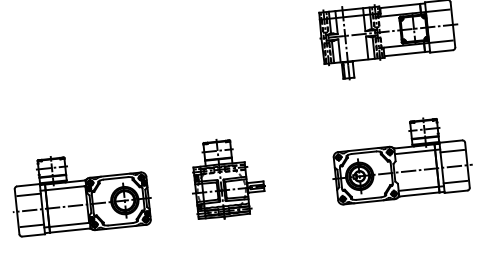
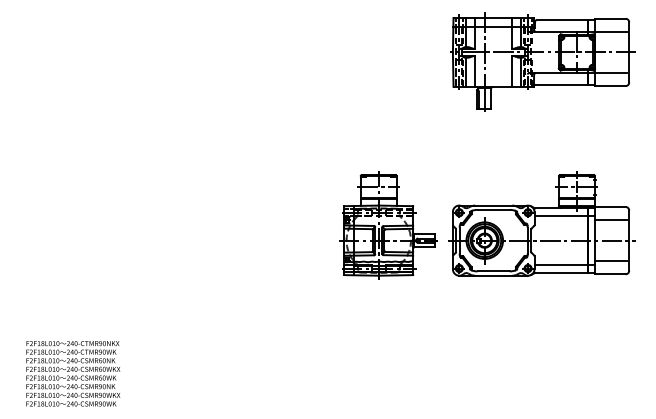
part: (227, 178) -> (388, 225), moved
part: (80, 192) -> (112, 223), removed

